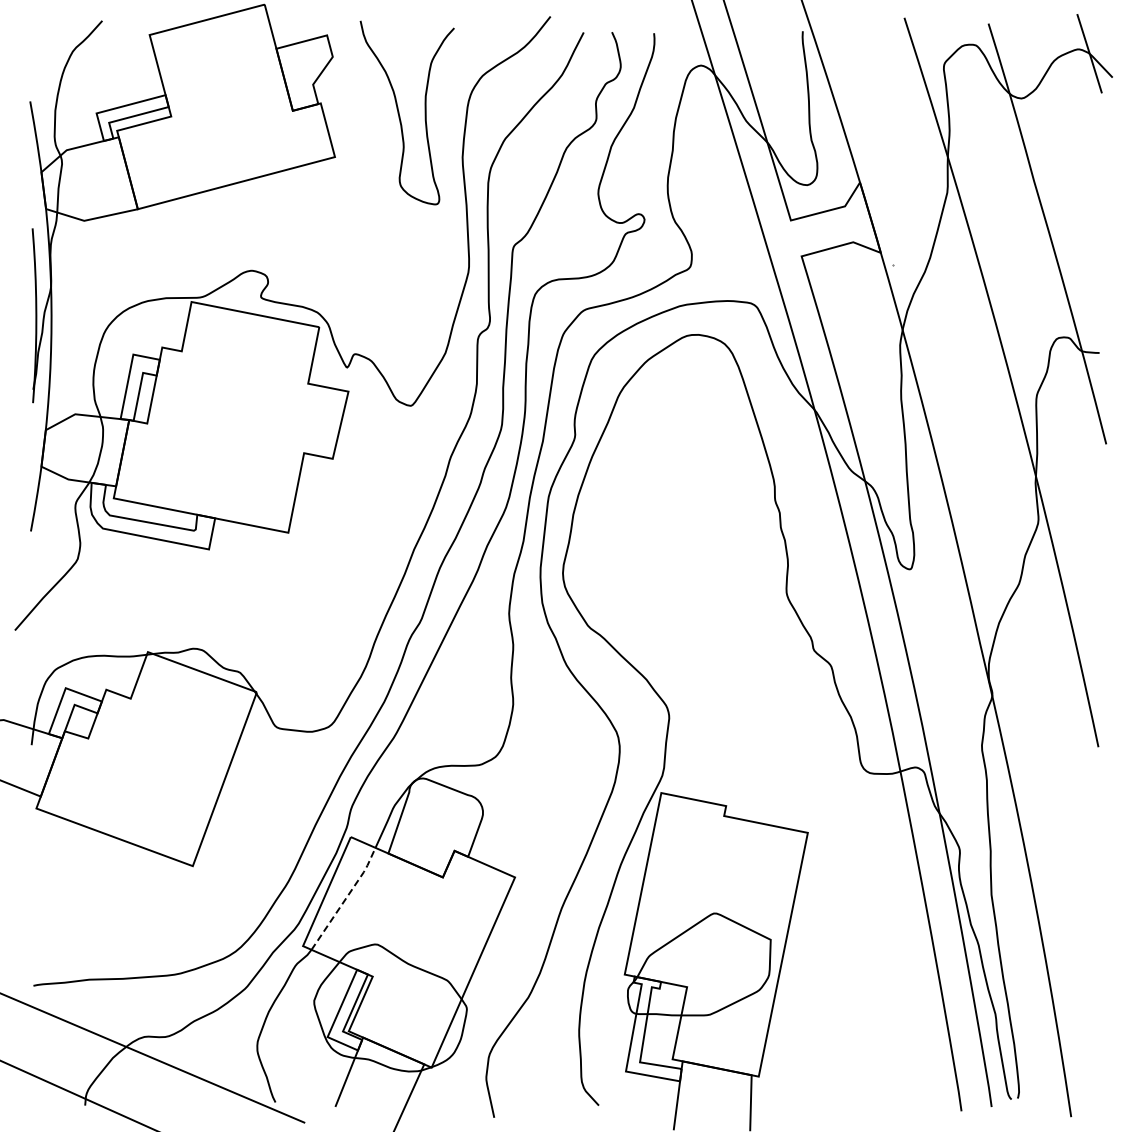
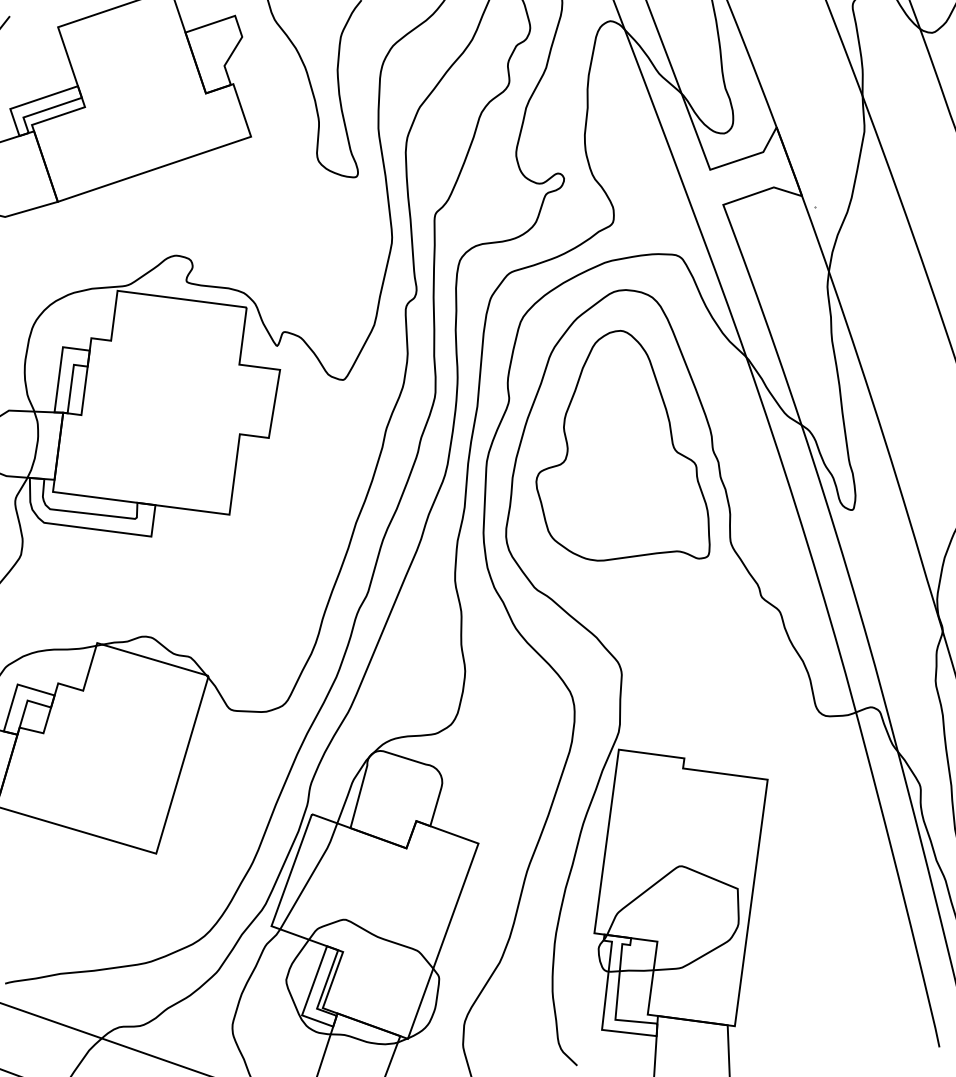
part: (680, 491) -> (617, 447), added
line: (346, 898) -> (311, 875), dashed -> solid

